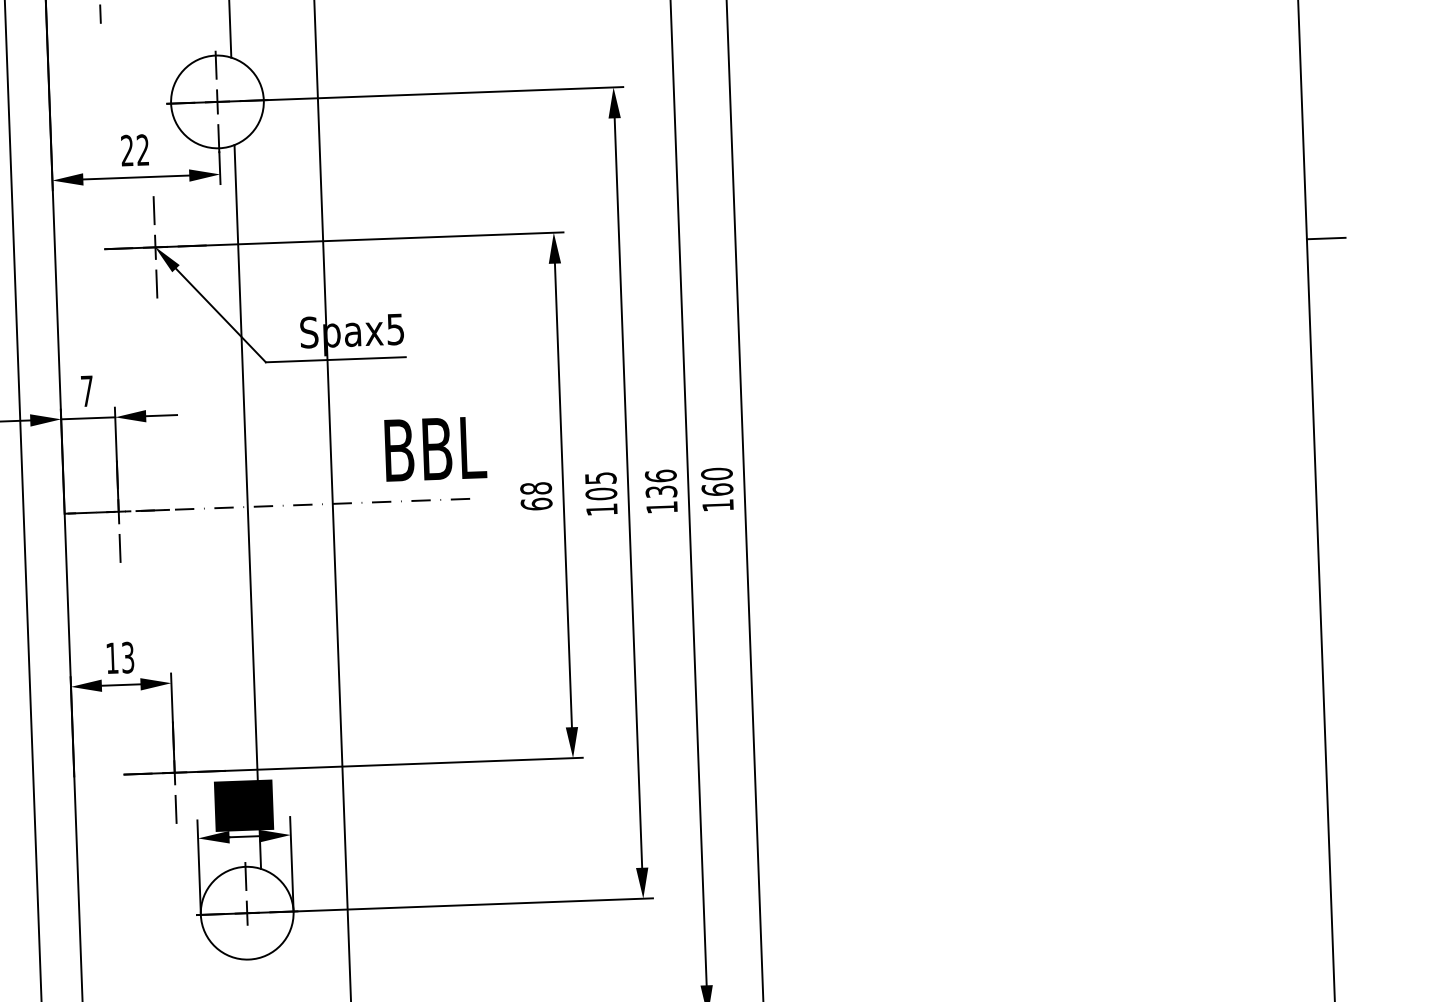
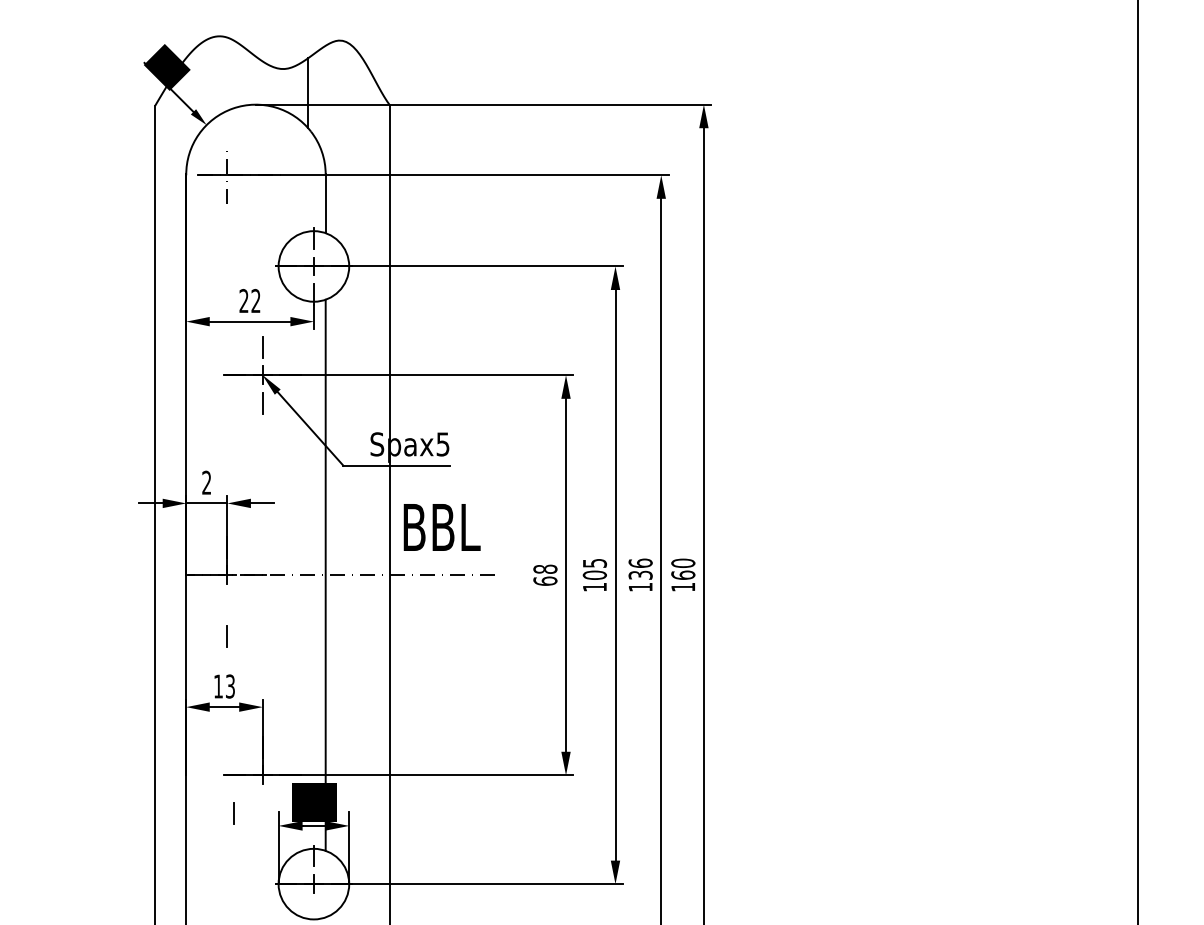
line: (1325, 238) -> (1152, 401), removed
text: (86, 390) -> (206, 482), 7 -> 2
text: (434, 449) -> (441, 527), moved
line: (118, 548) -> (226, 636), moved
line: (175, 809) -> (233, 813), moved

